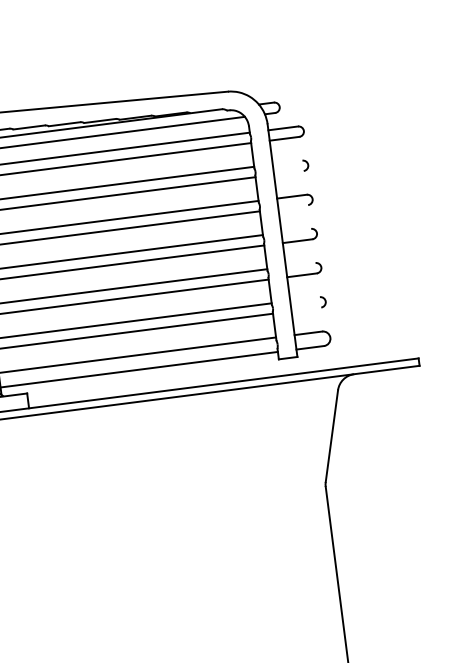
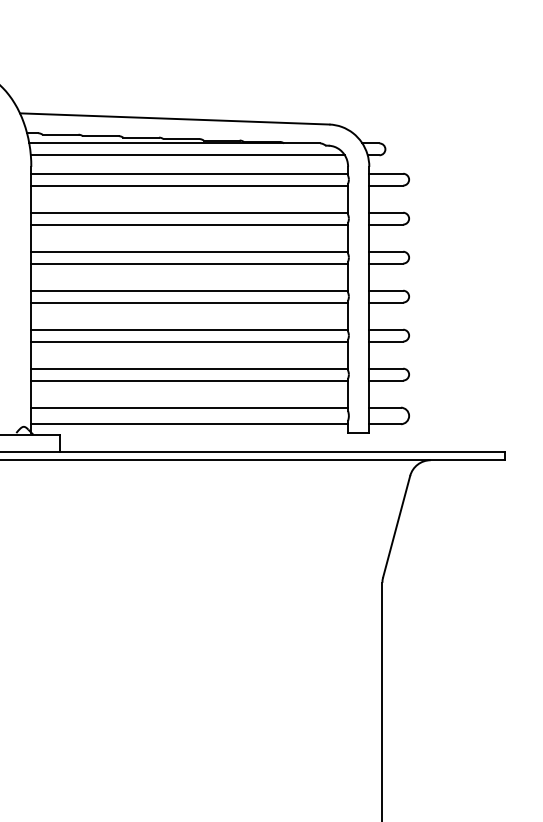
line: (287, 162) -> (386, 212), added
line: (289, 172) -> (386, 224), added
line: (293, 206) -> (386, 263), added
line: (296, 230) -> (386, 290), added
line: (300, 264) -> (386, 329), added
line: (305, 298) -> (386, 368), added
line: (306, 309) -> (386, 380), added

